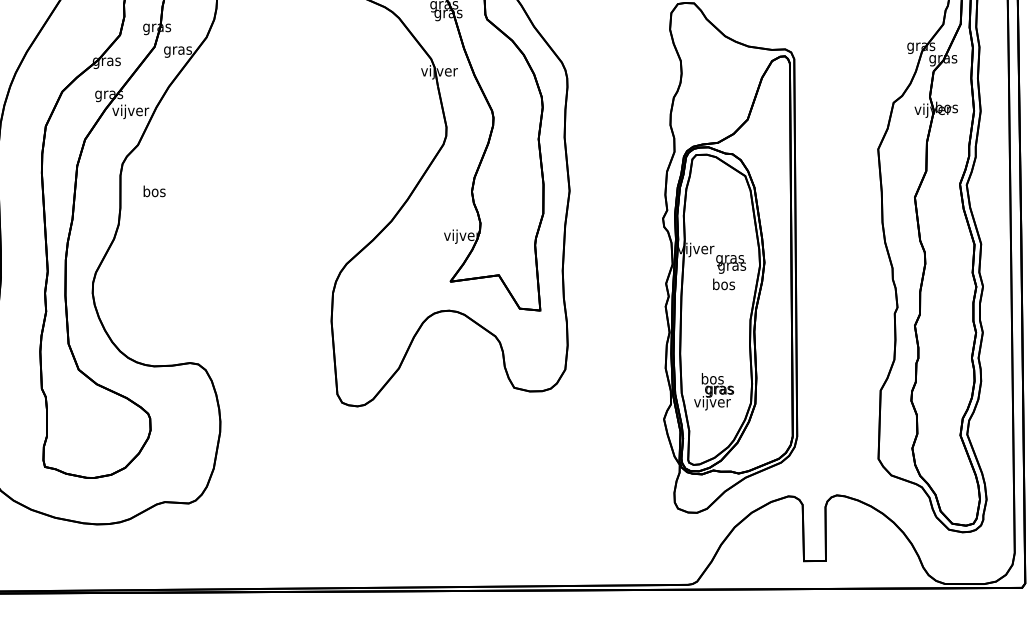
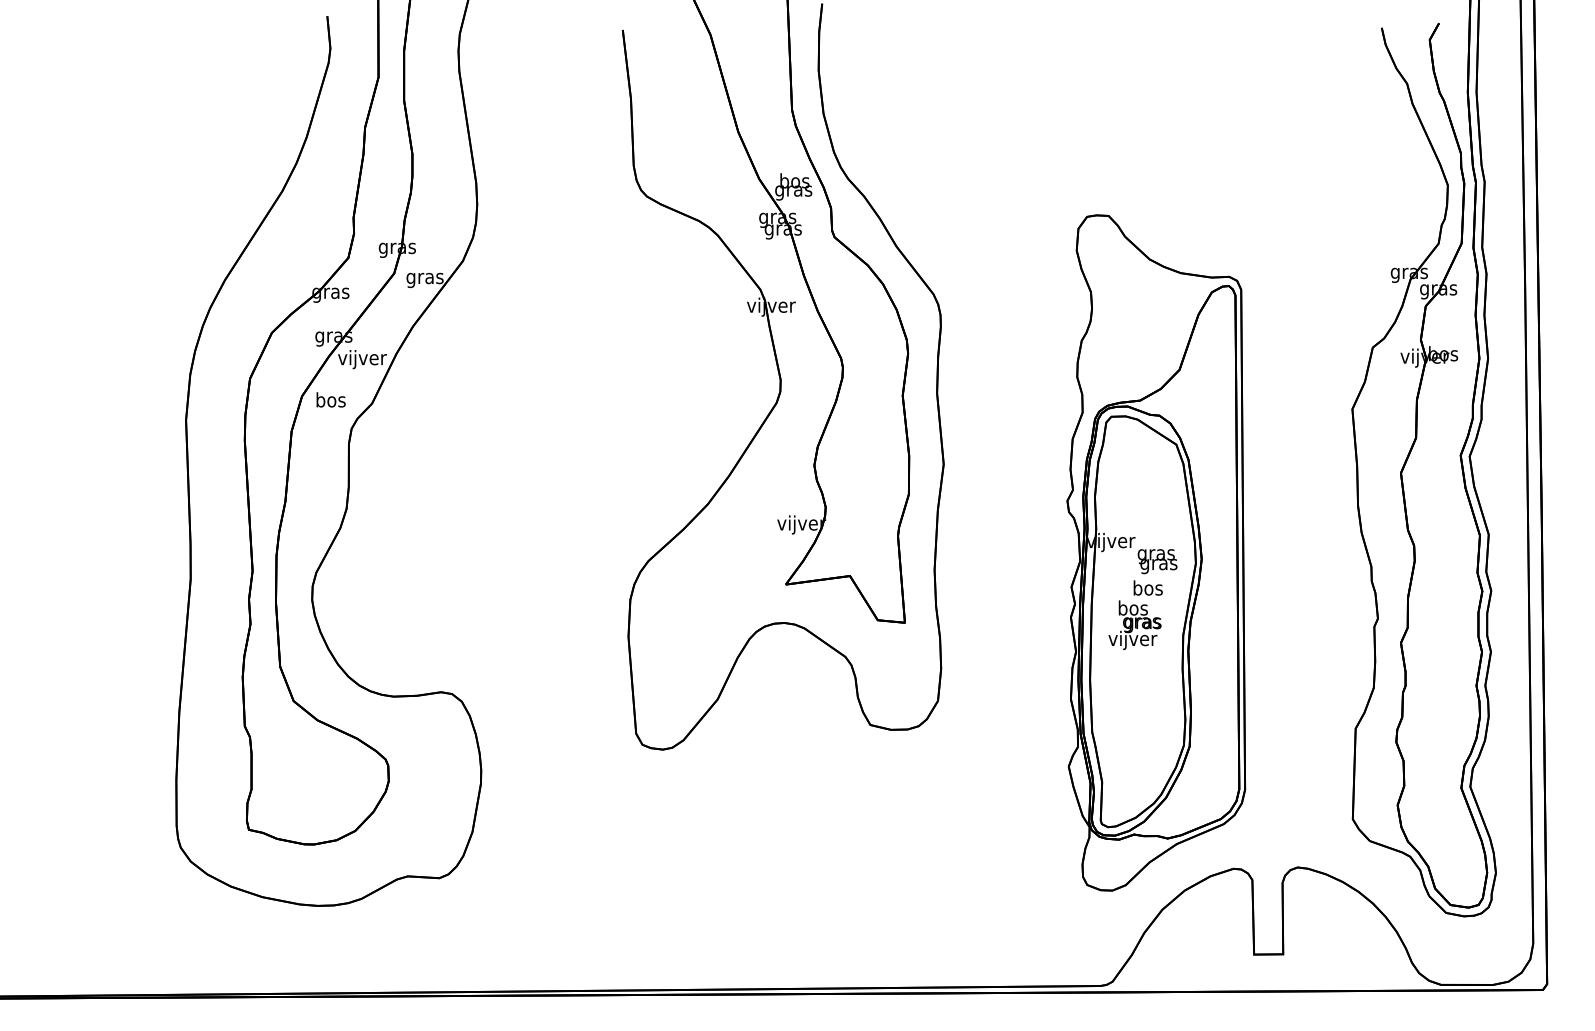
text: (154, 191) -> (330, 399), moved
text: (713, 391) -> (1134, 625), moved

